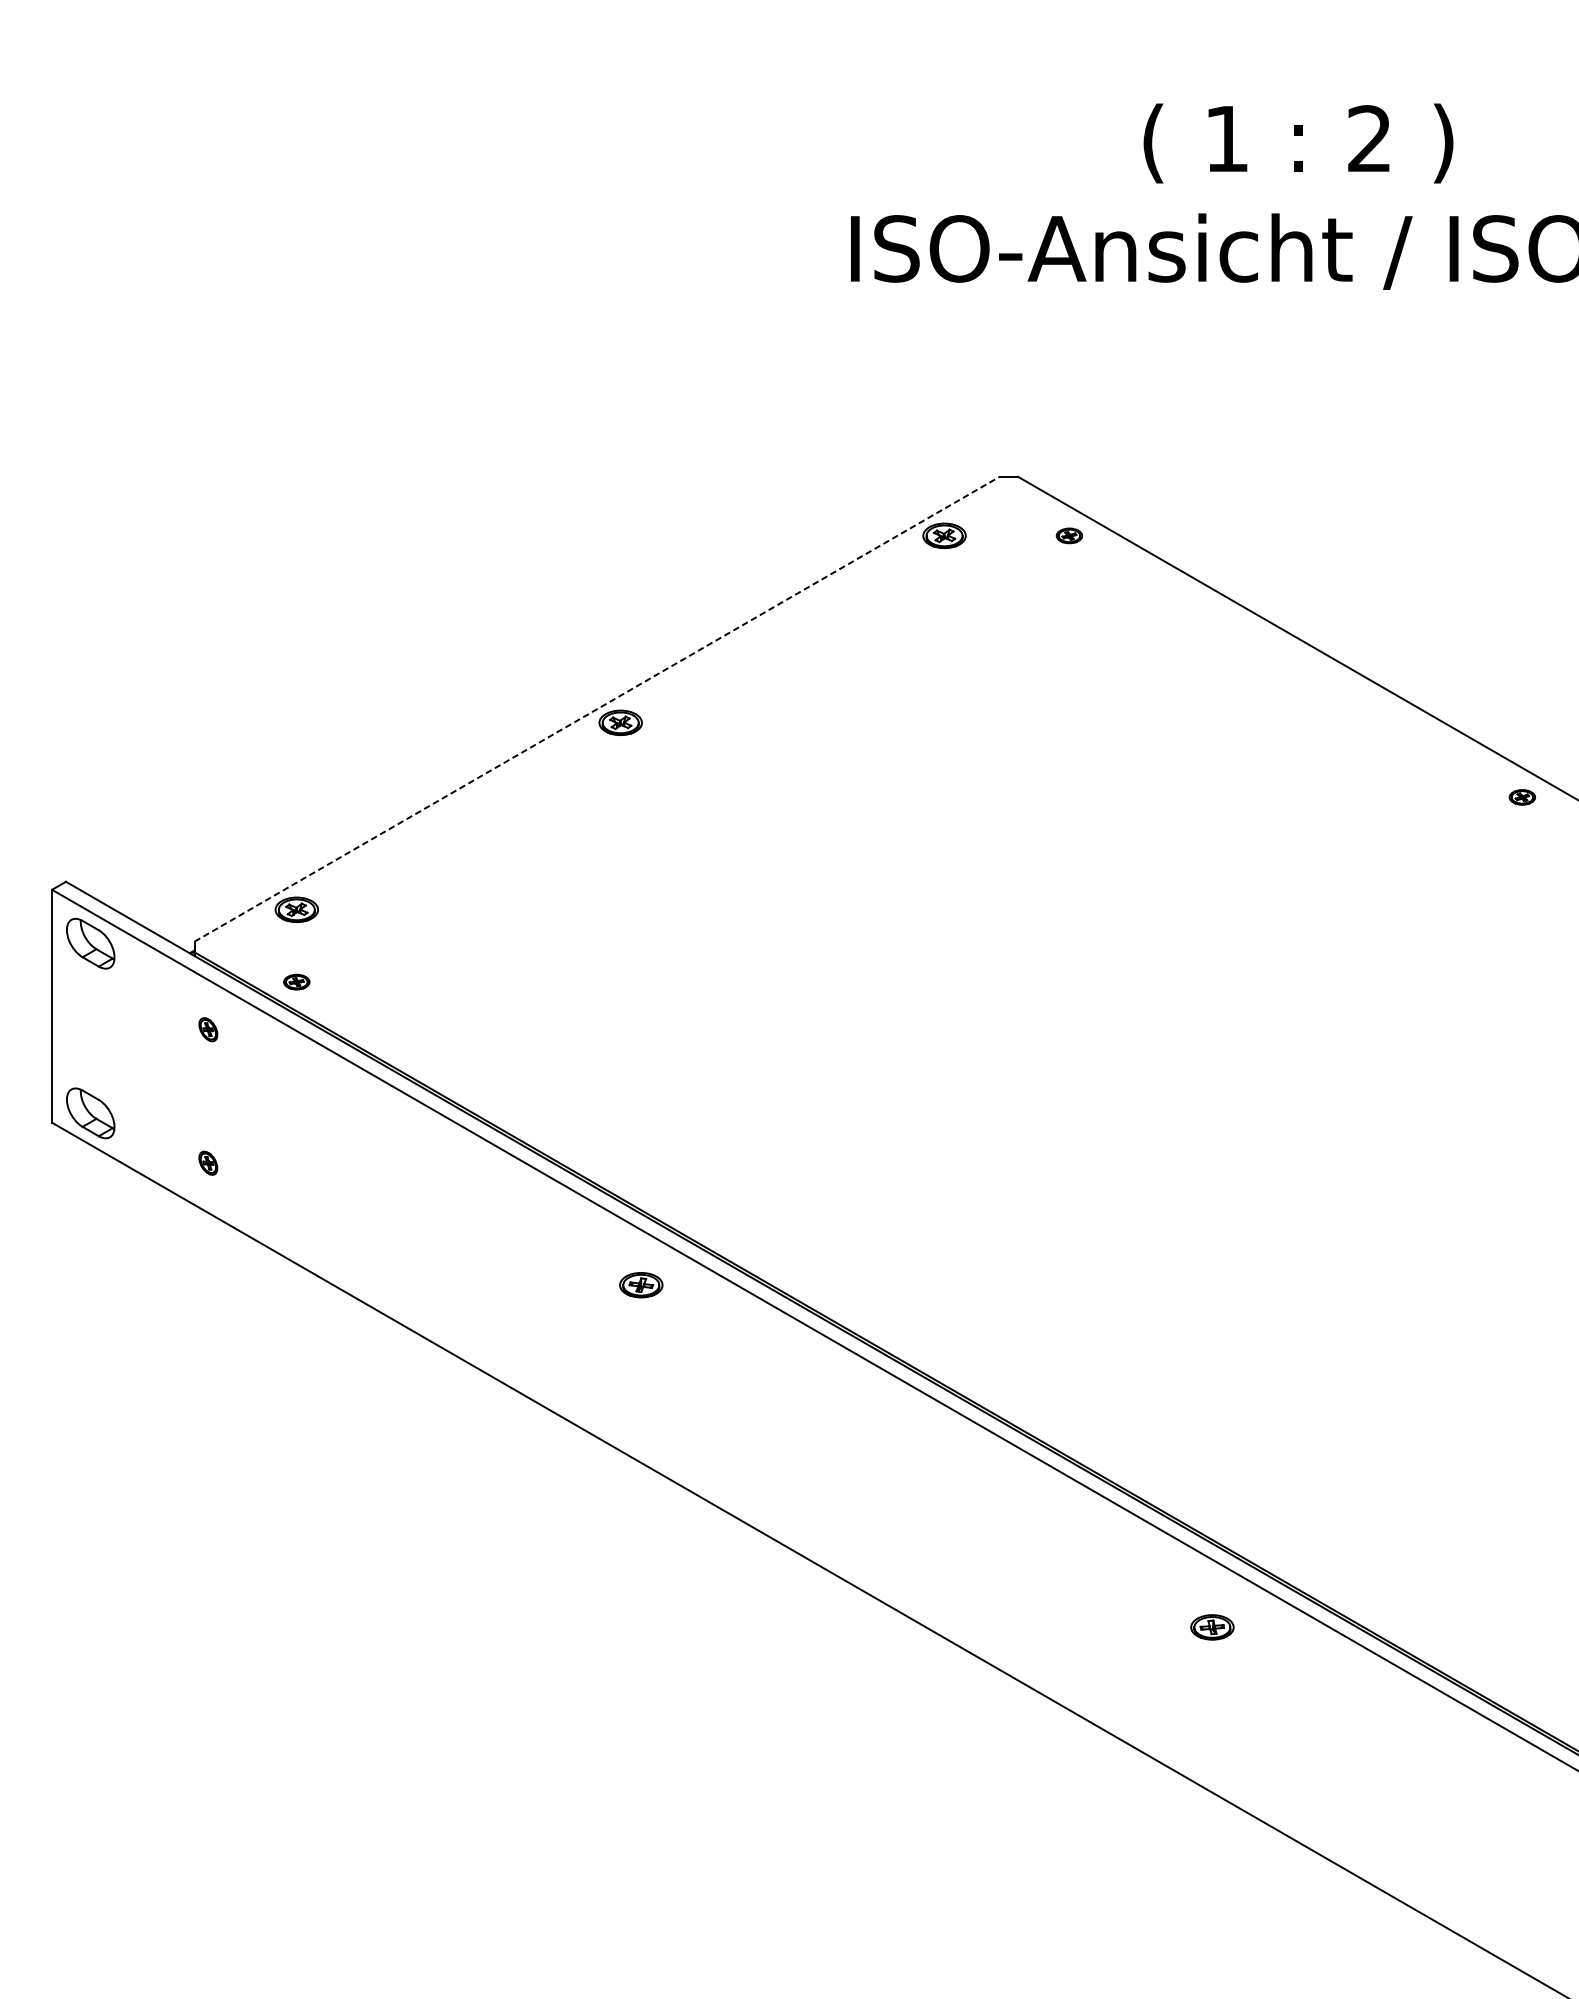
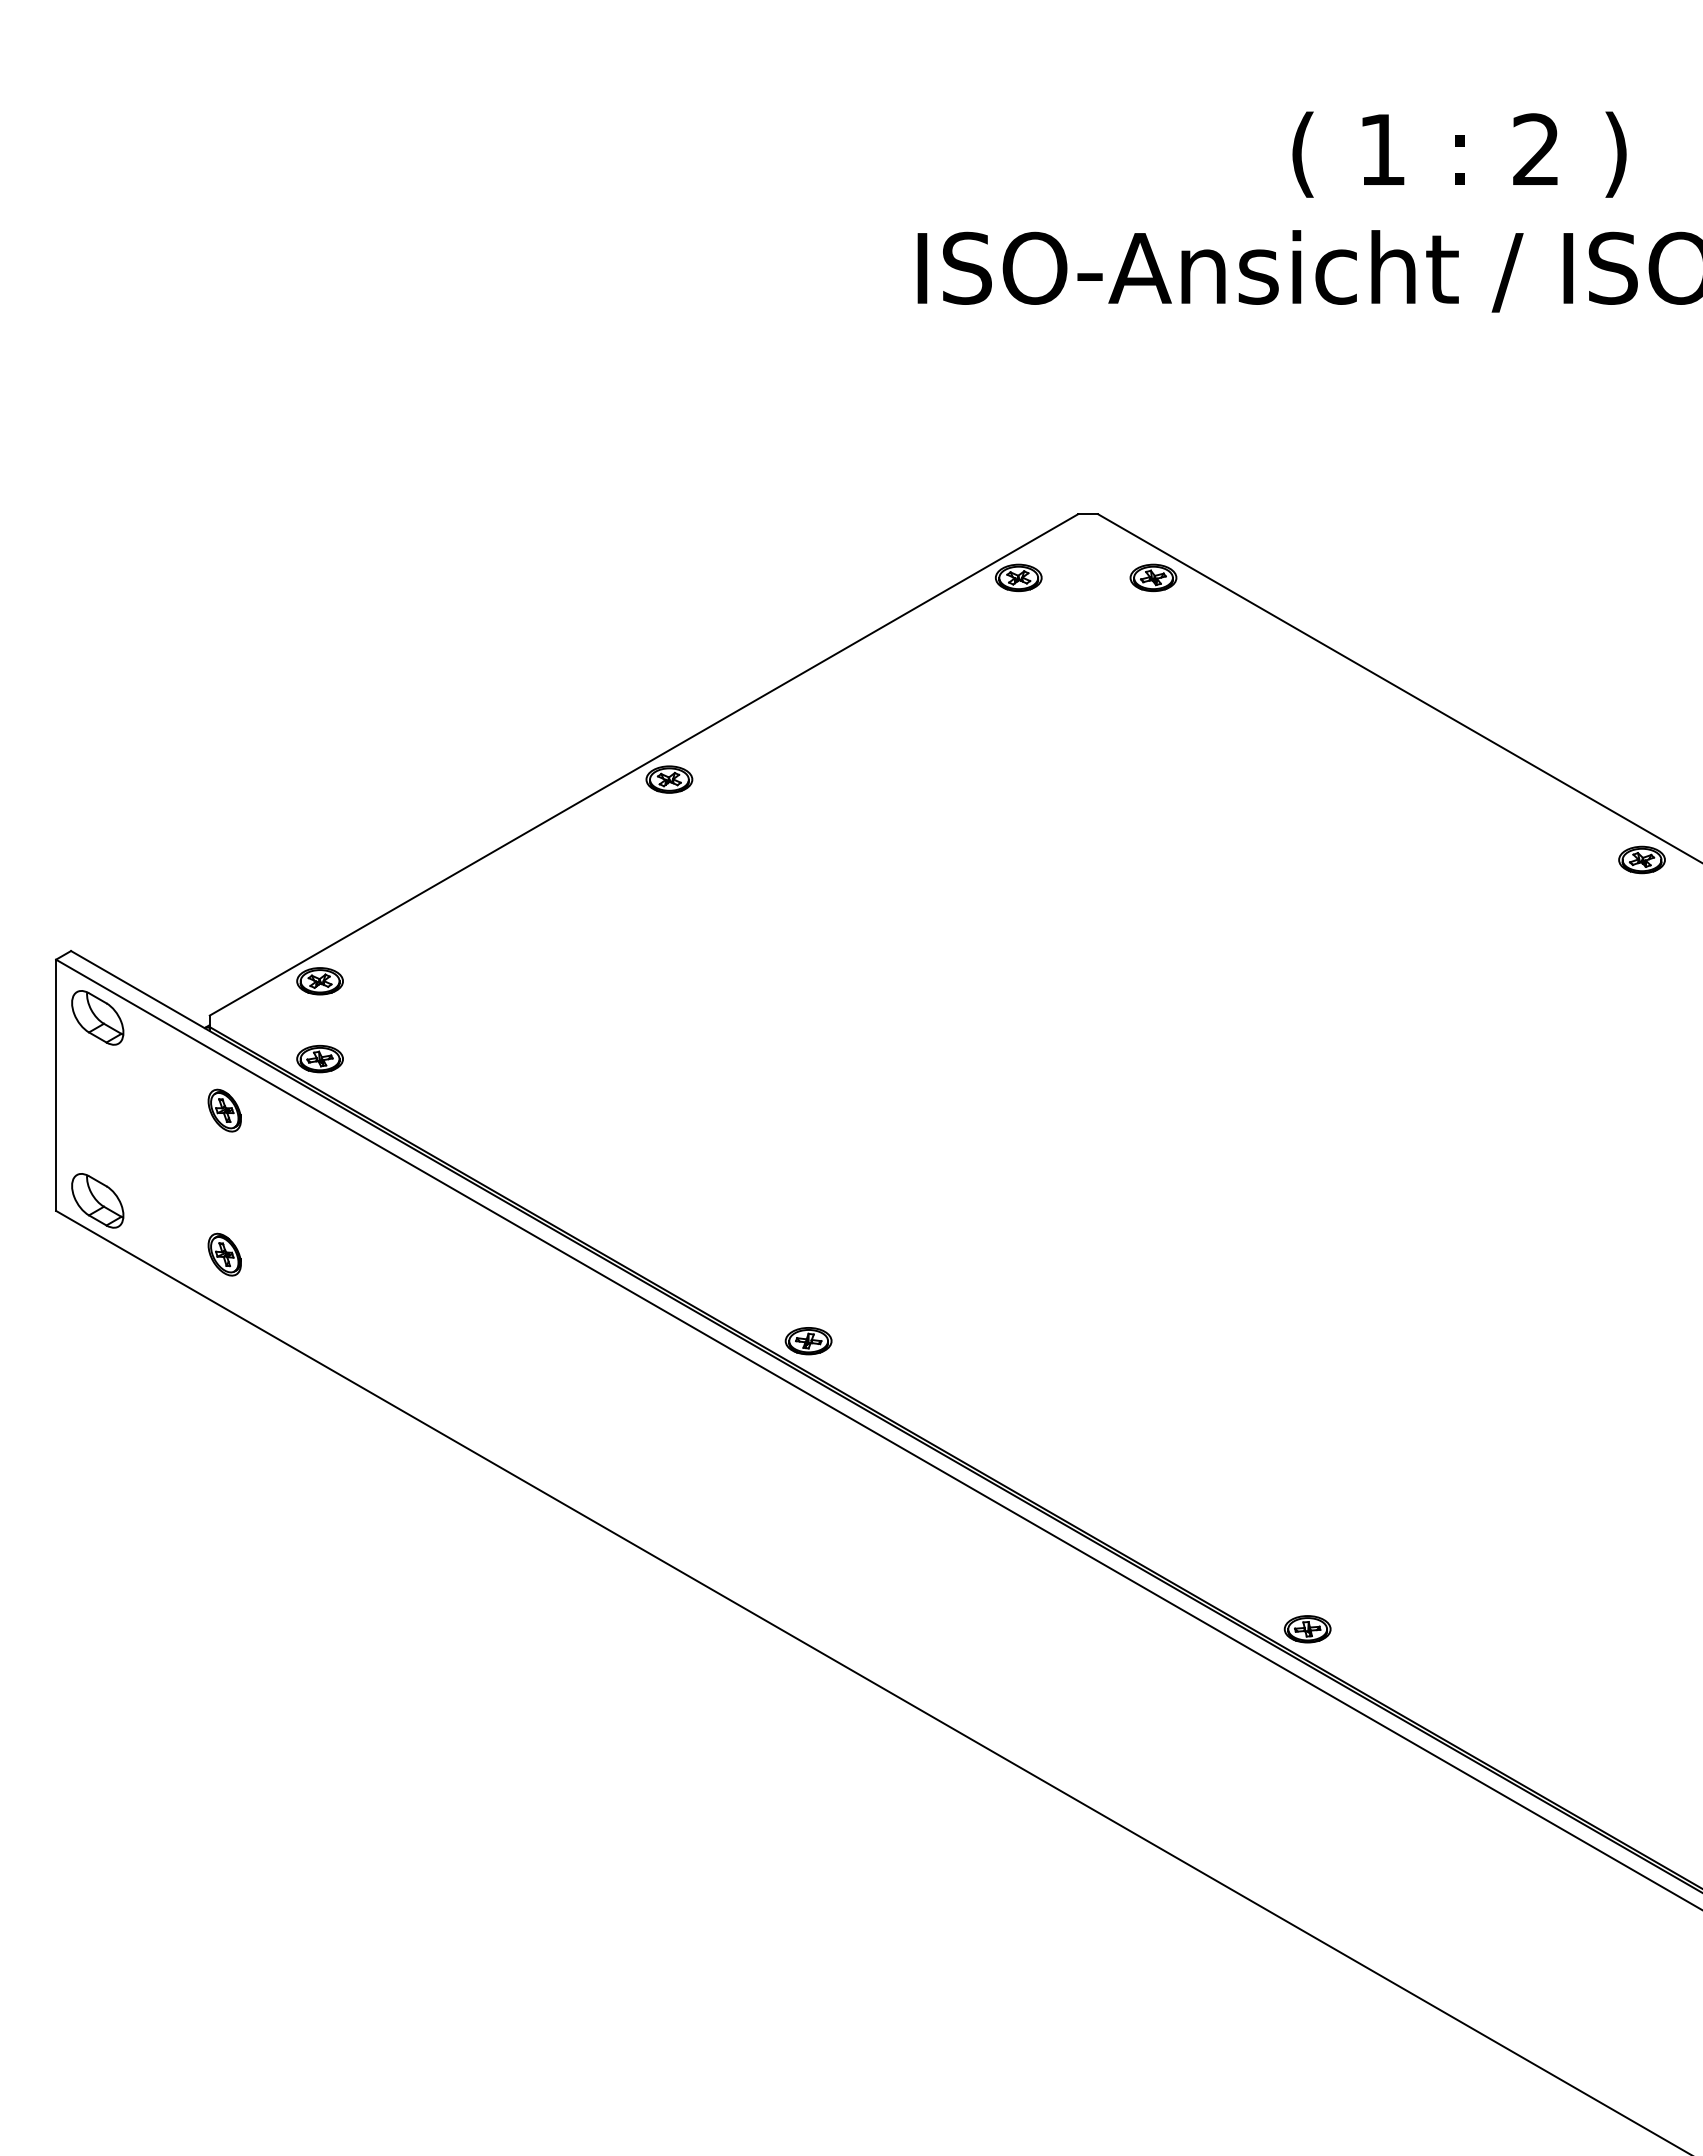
text: (1298, 143) -> (1459, 154), moved
part: (1069, 535) -> (1153, 577), size x1.67
line: (597, 708) -> (644, 764), dashed -> solid
part: (1521, 796) -> (1641, 859), size x1.67
part: (296, 982) -> (319, 1059), size x1.67
part: (208, 1029) -> (224, 1110), size x1.67
part: (208, 1163) -> (224, 1254), size x1.67
part: (641, 1285) -> (808, 1341), moved
part: (1212, 1627) -> (1307, 1629), moved

